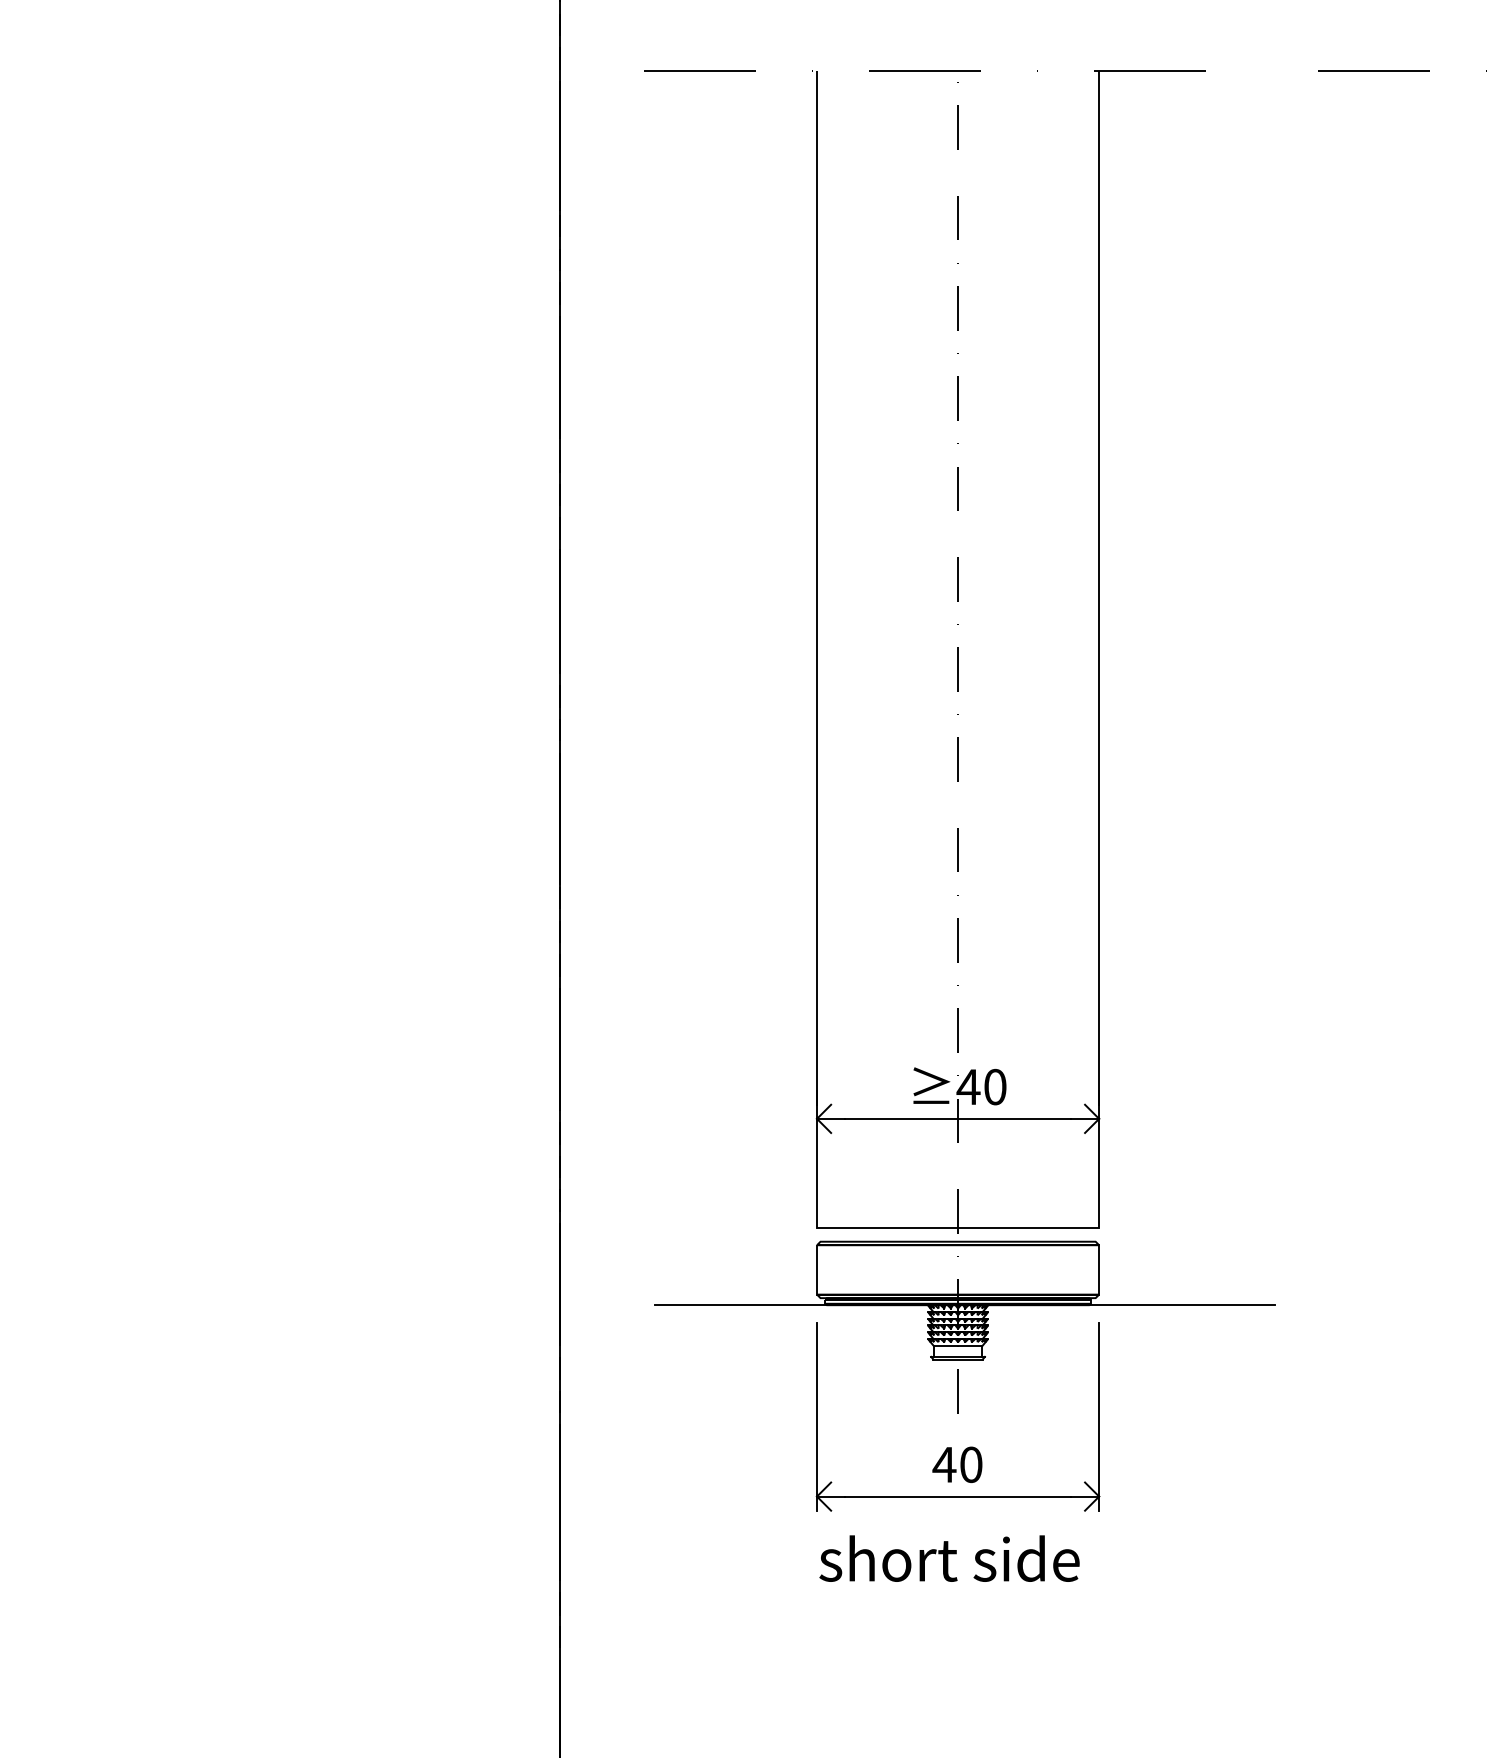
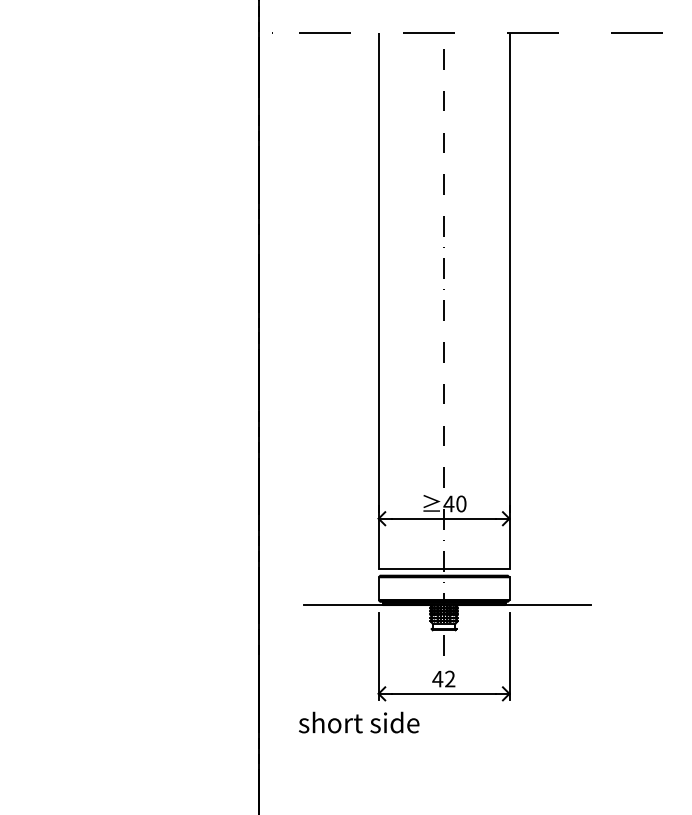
text: (971, 1463) -> (450, 678), 40 -> 42
text: (950, 1558) -> (359, 722), moved

